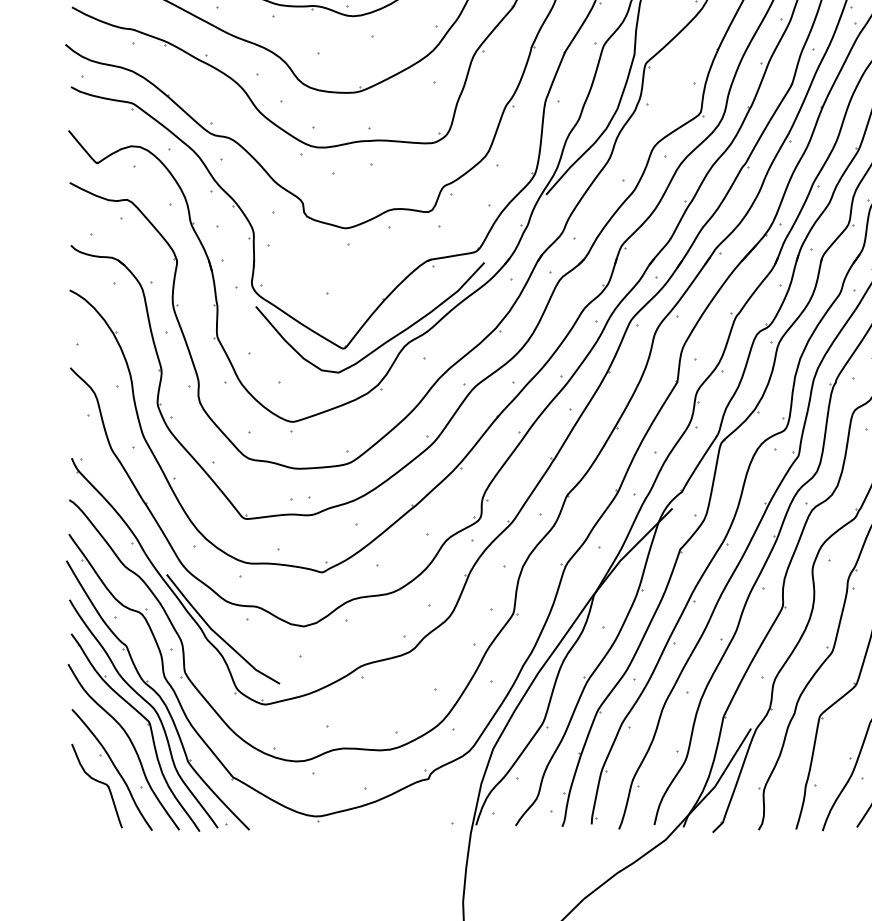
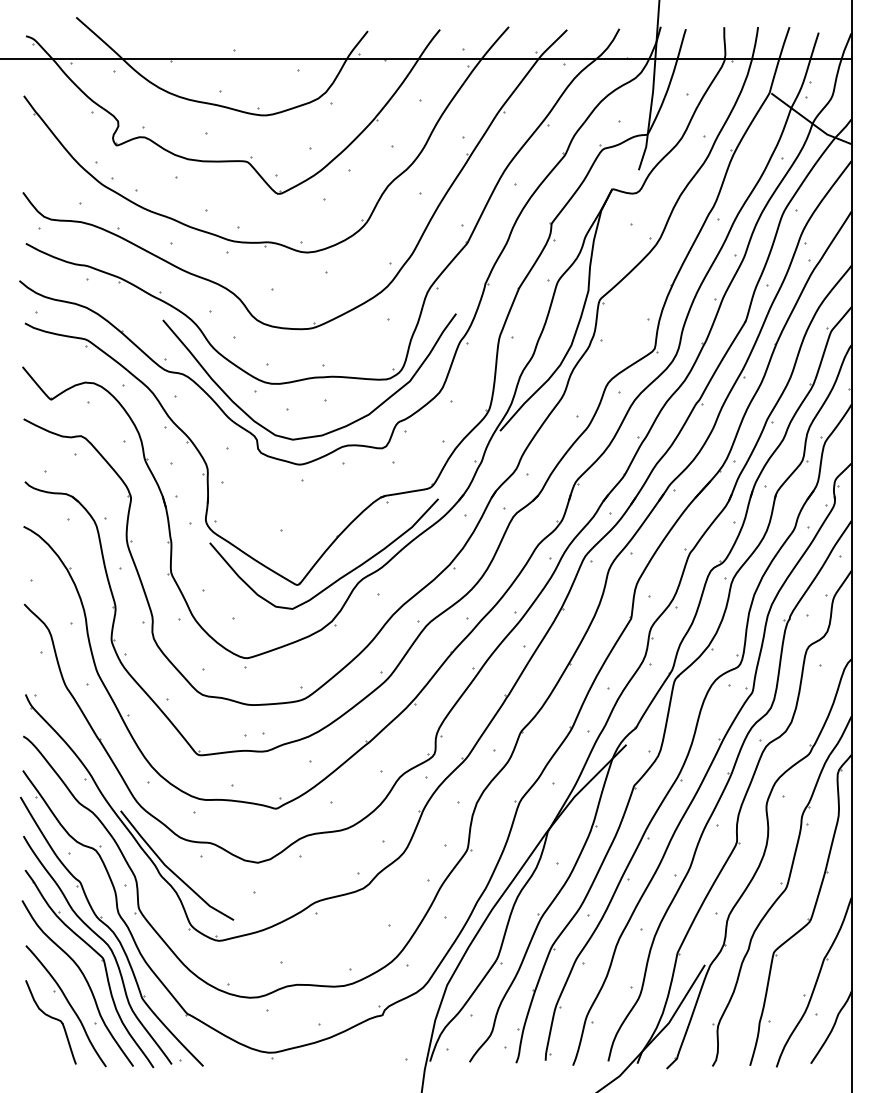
curve: (377, 194) -> (331, 430), added

